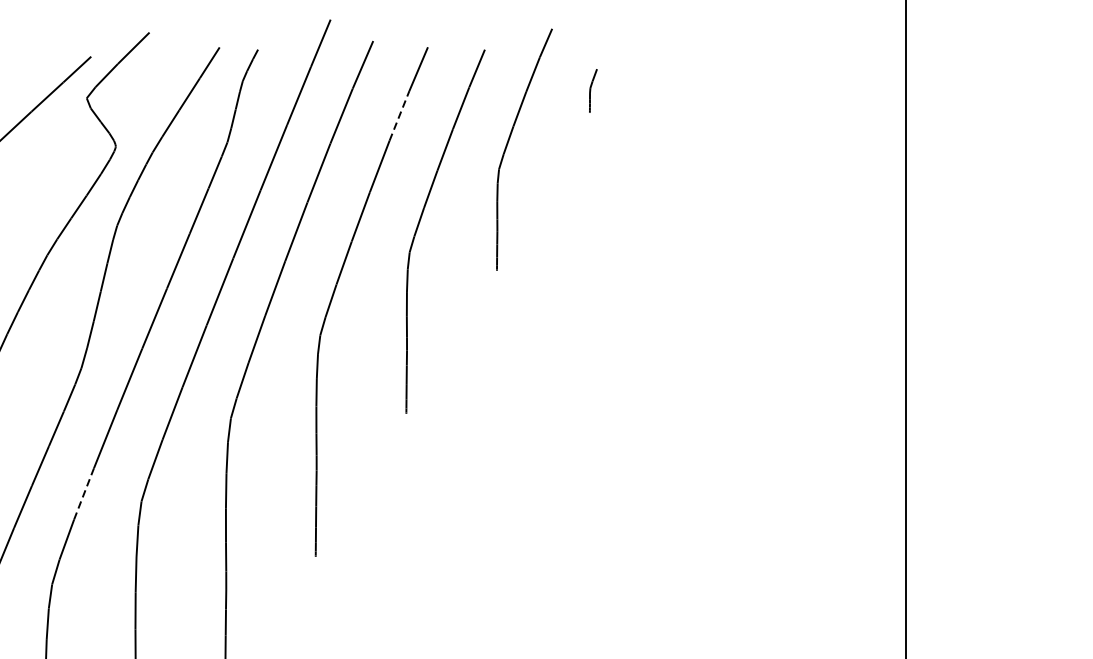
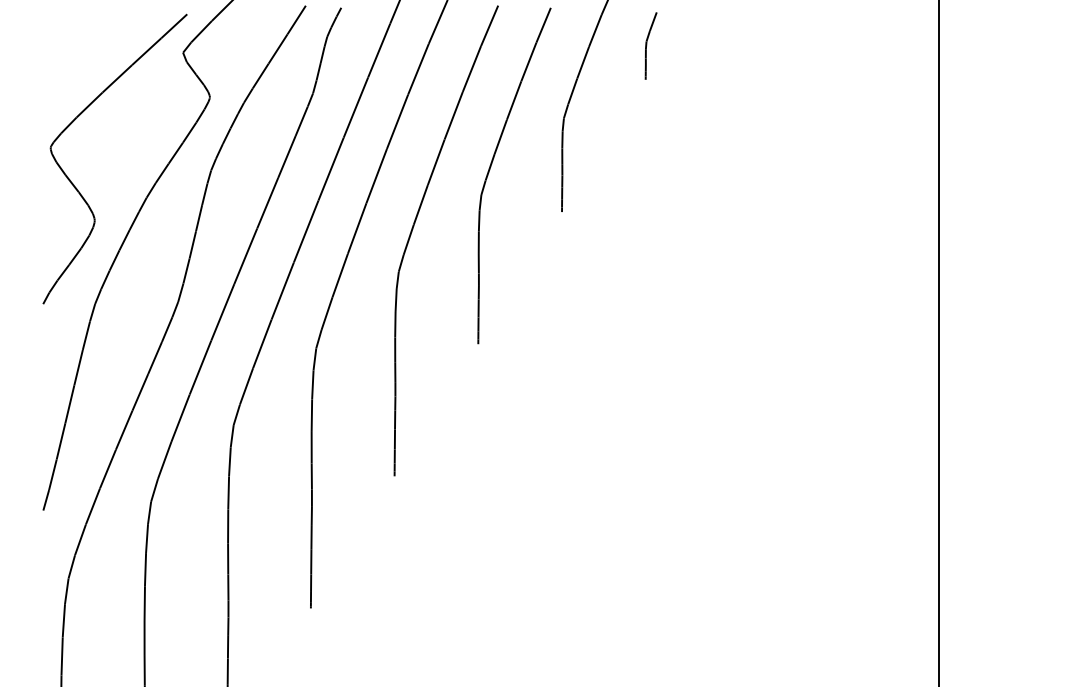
part: (592, 90) -> (650, 45), size x1.67
line: (399, 116) -> (471, 69), dashed -> solid
line: (83, 493) -> (180, 417), dashed -> solid

